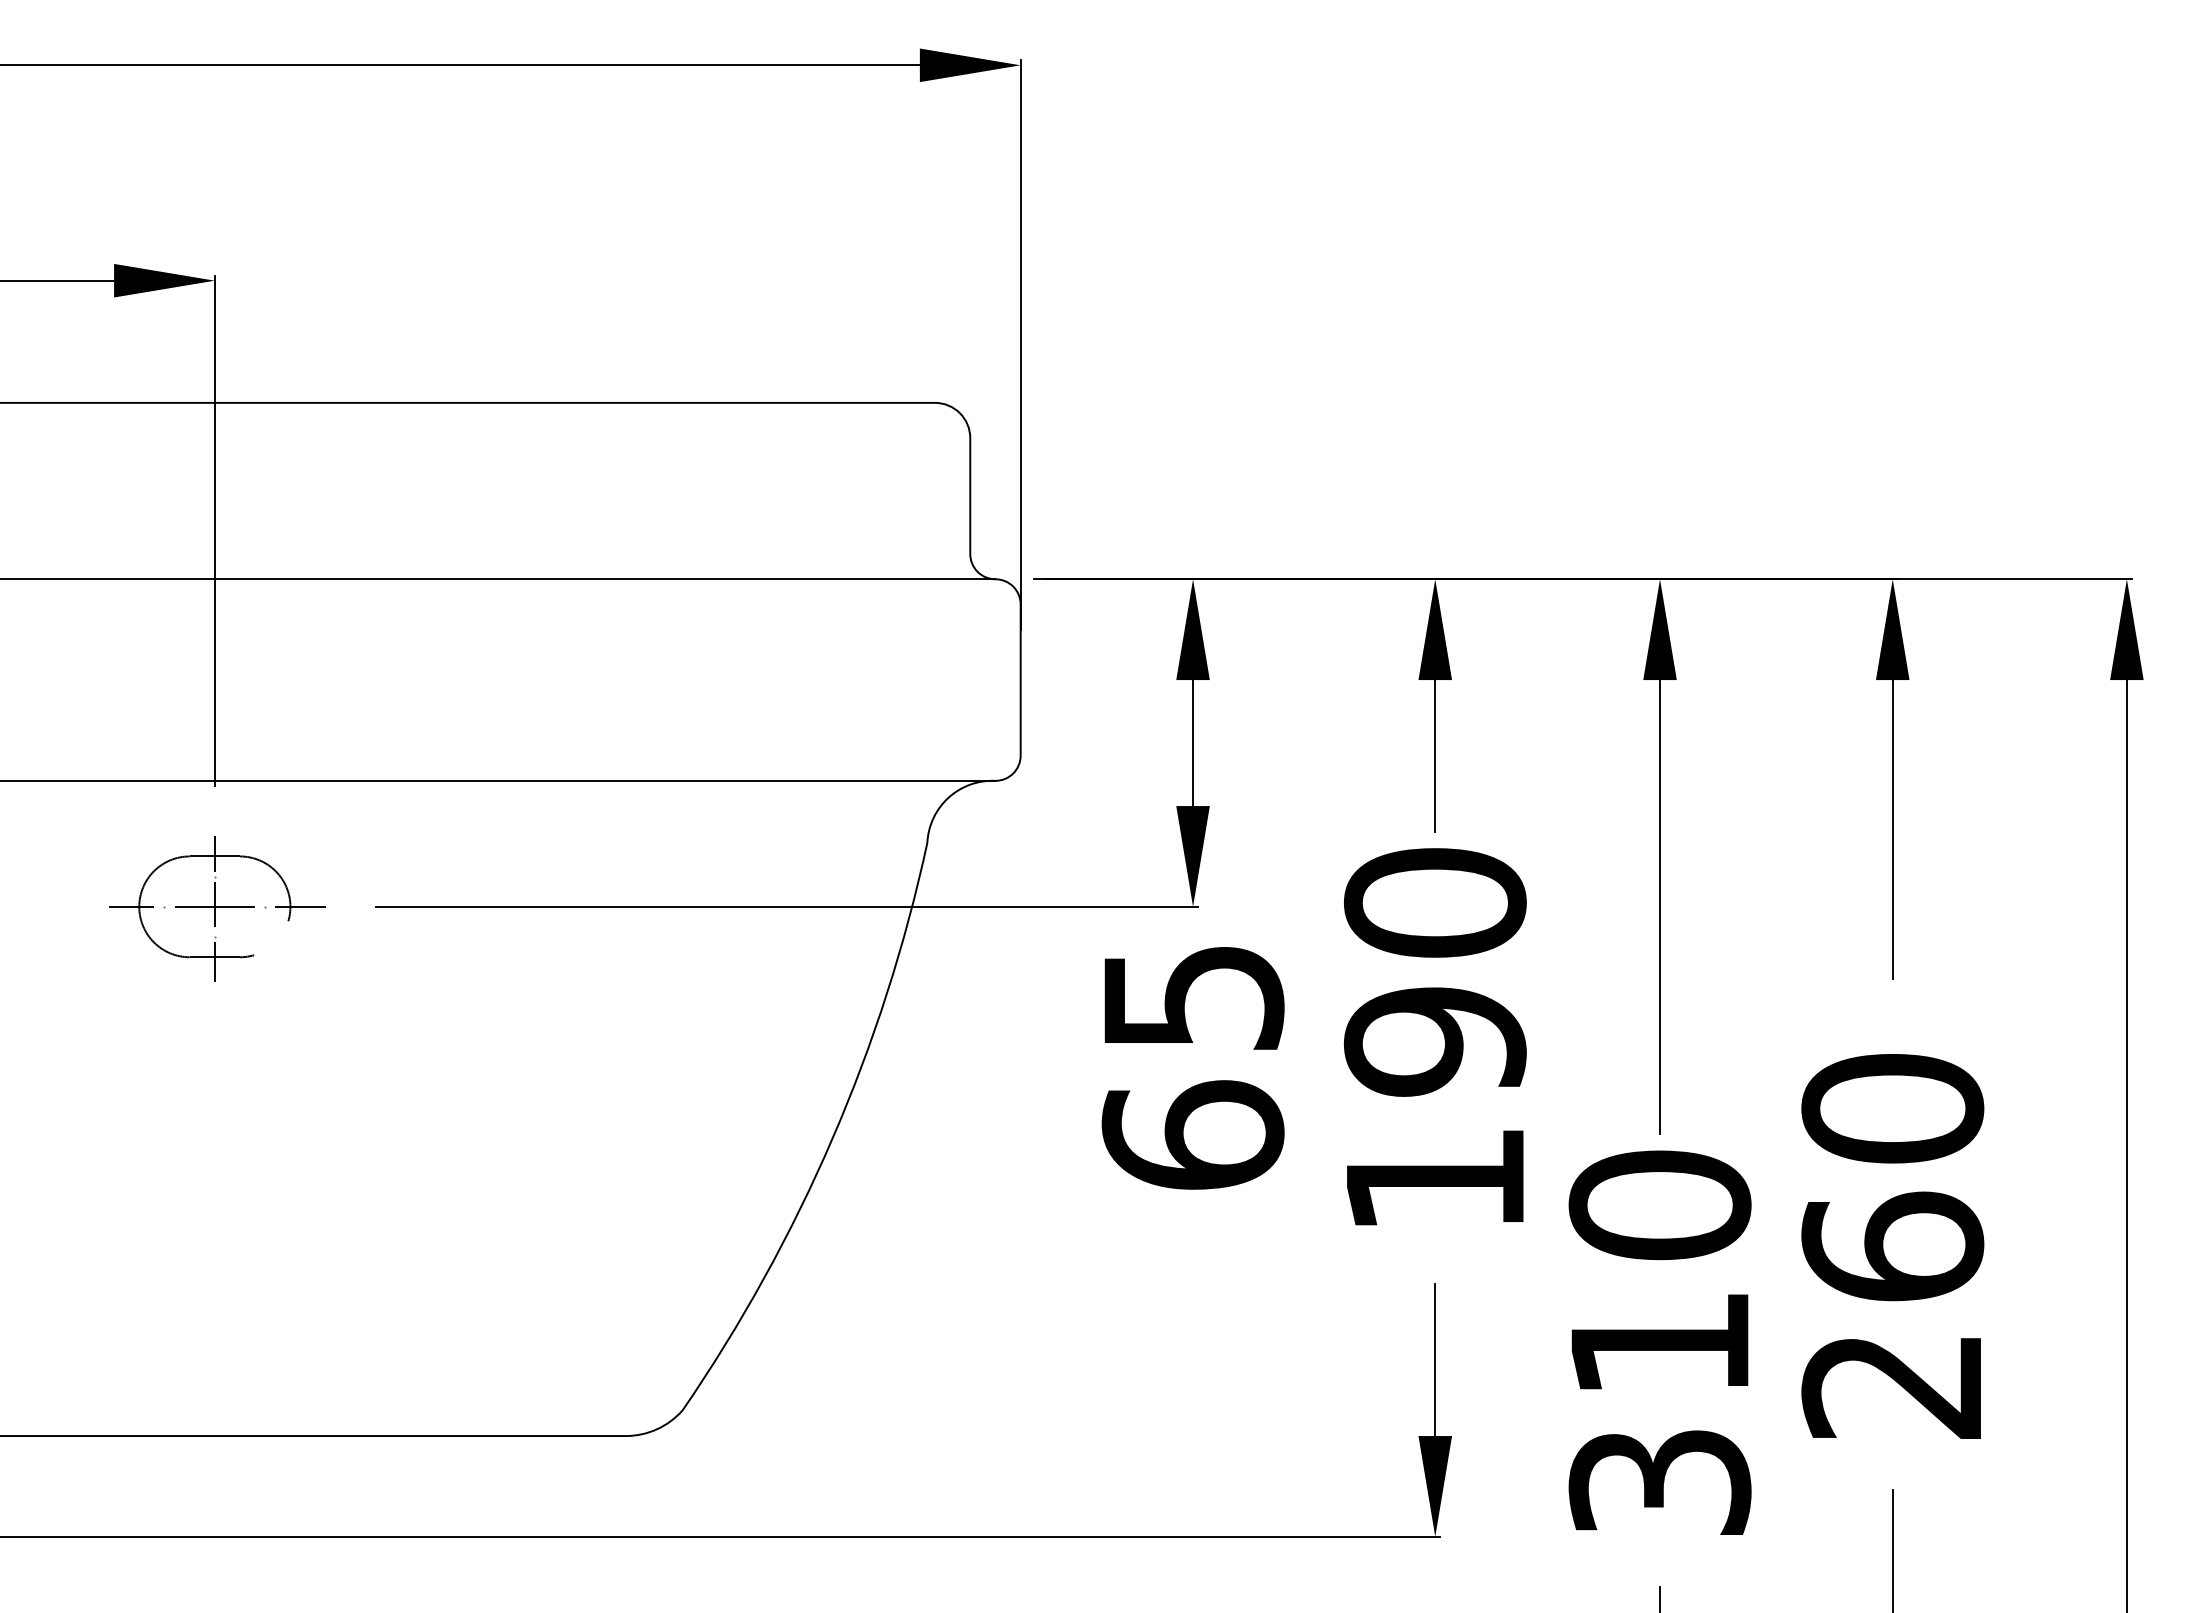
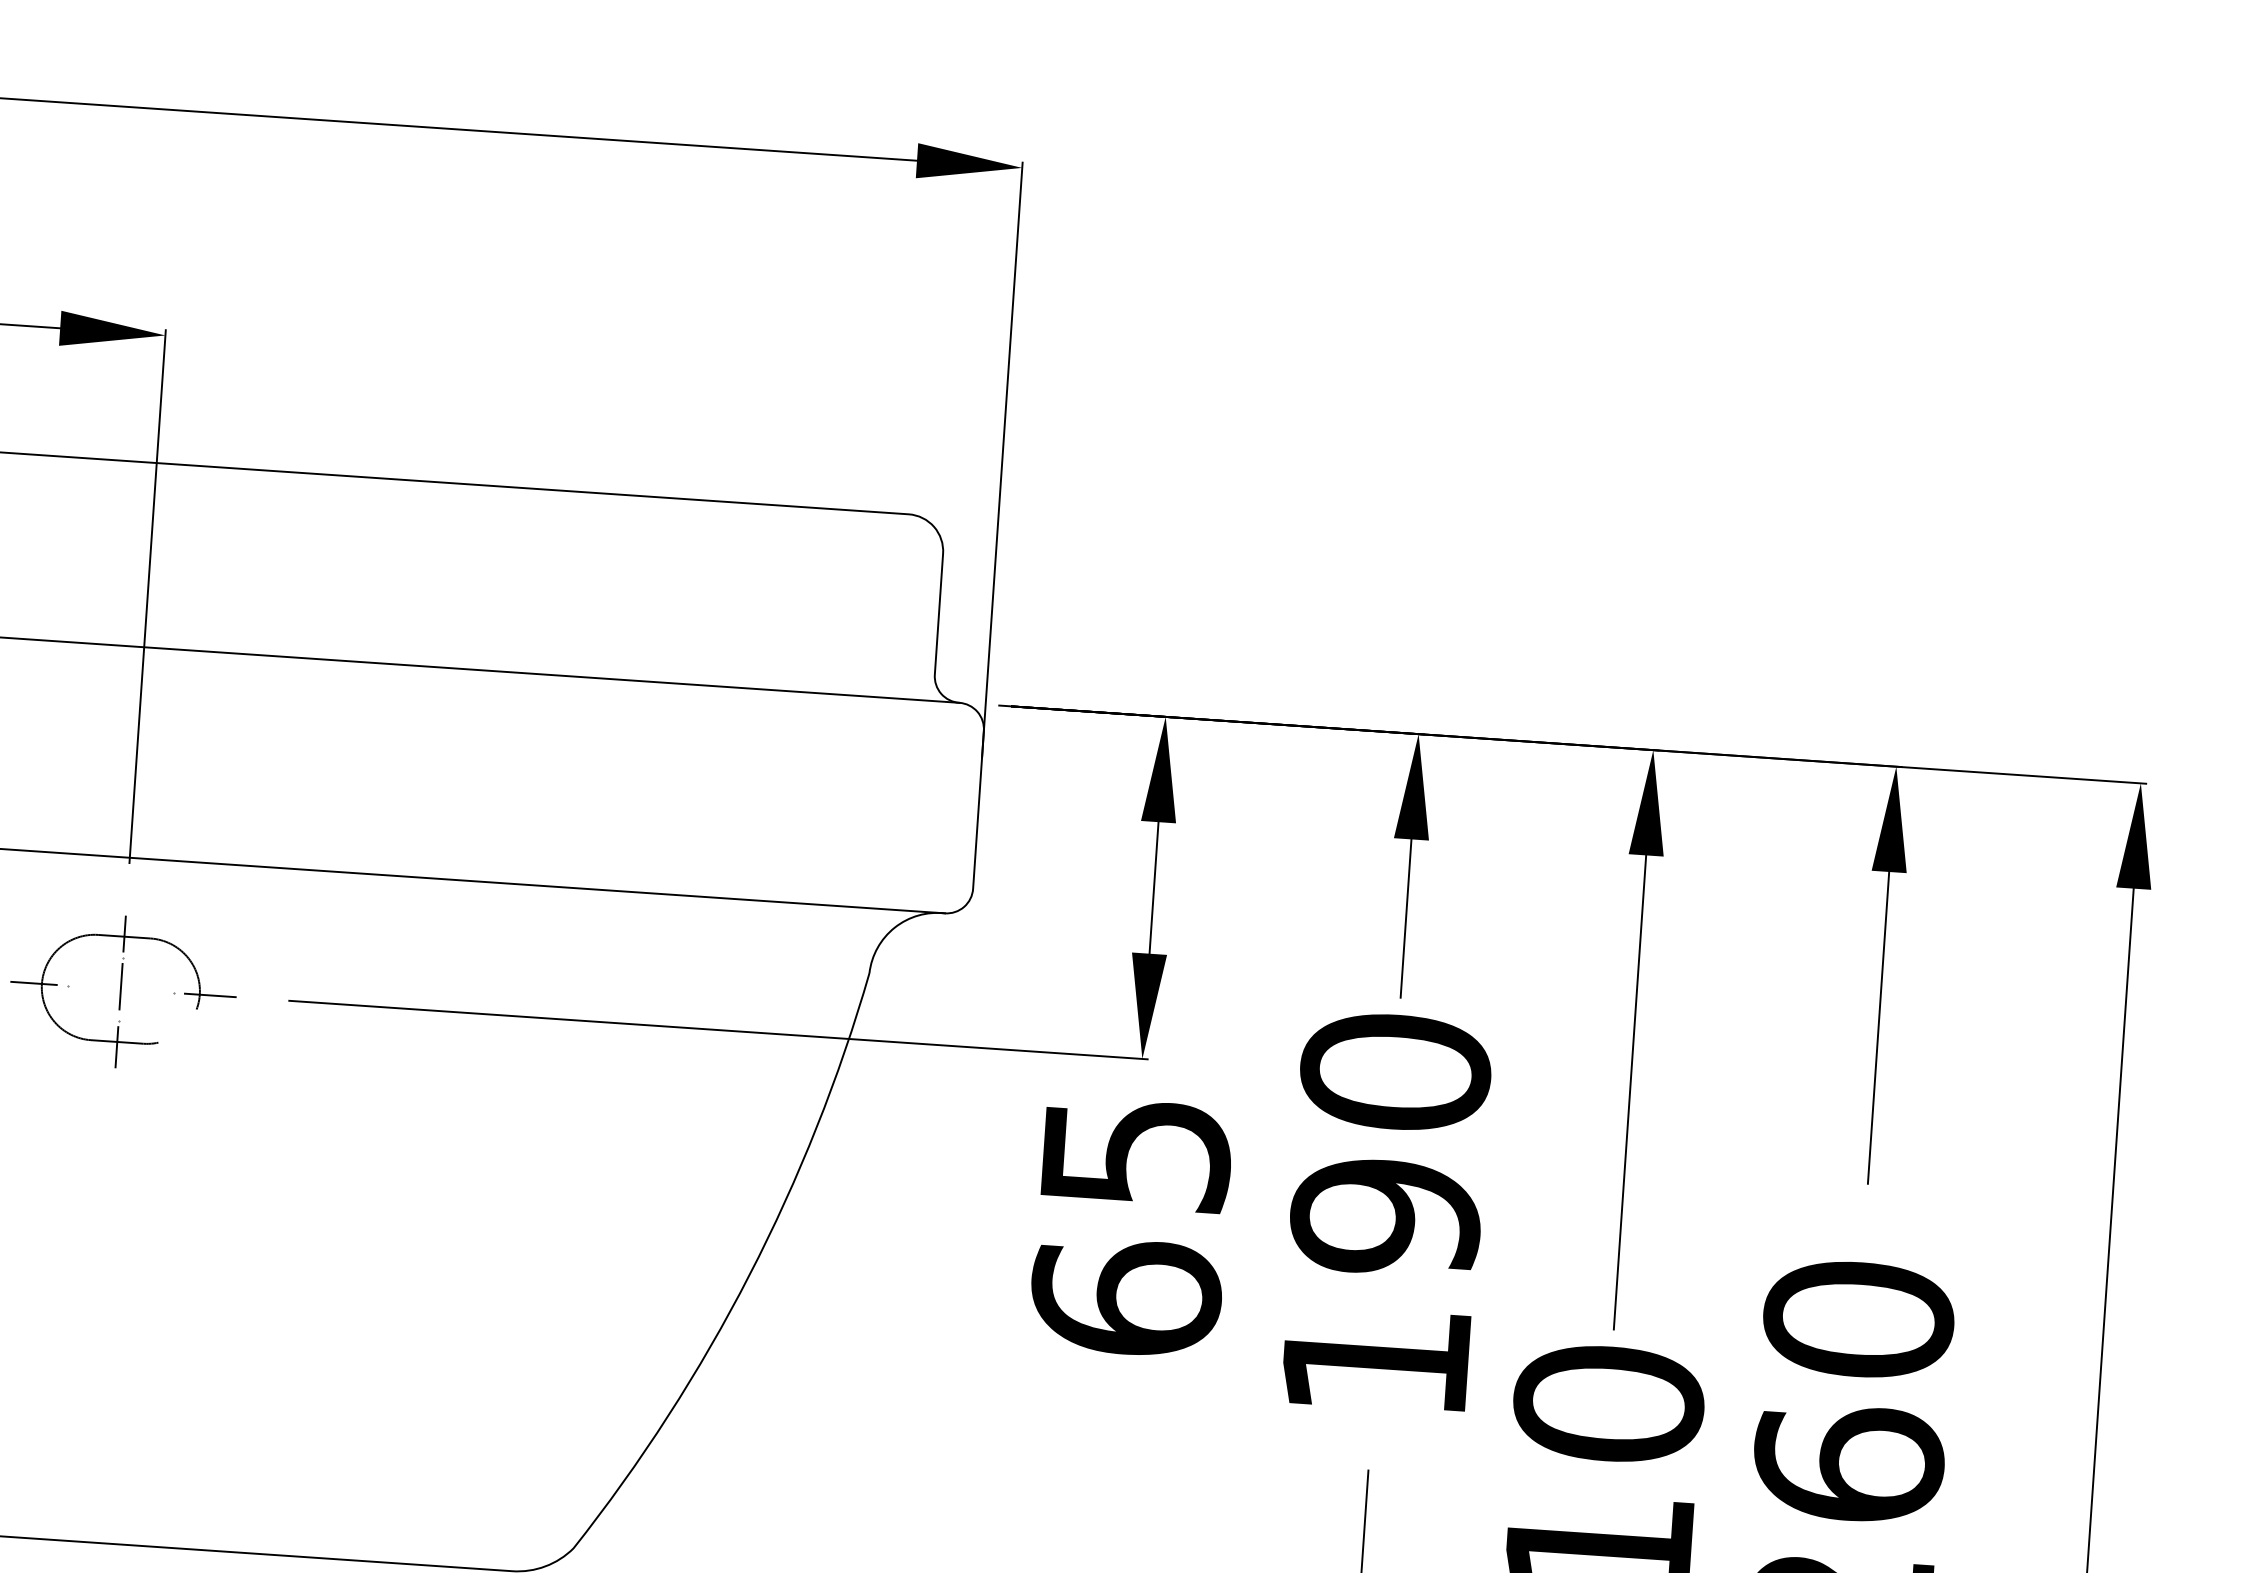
line: (214, 906) -> (120, 988), removed

